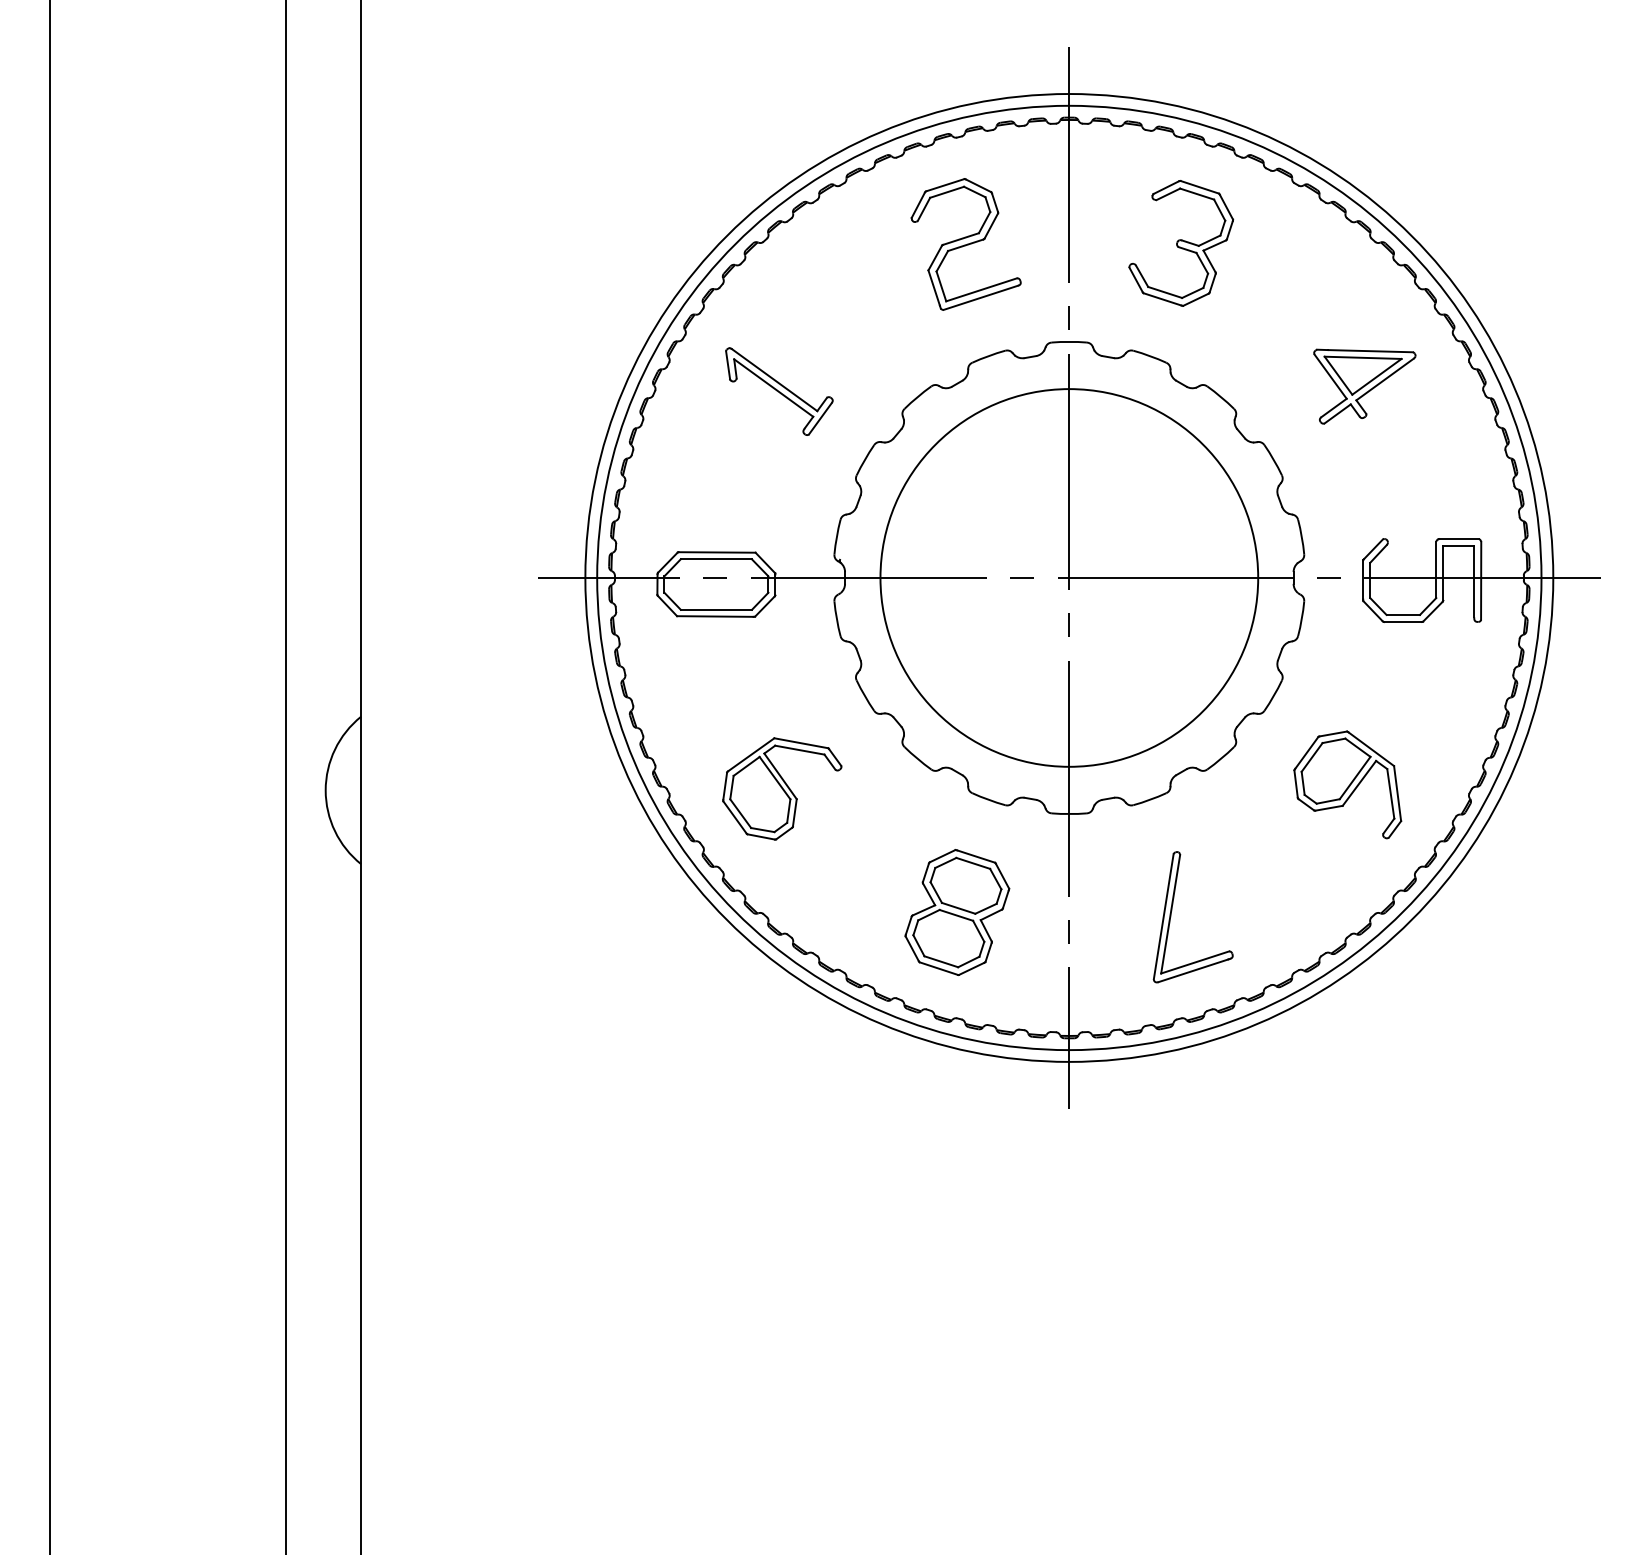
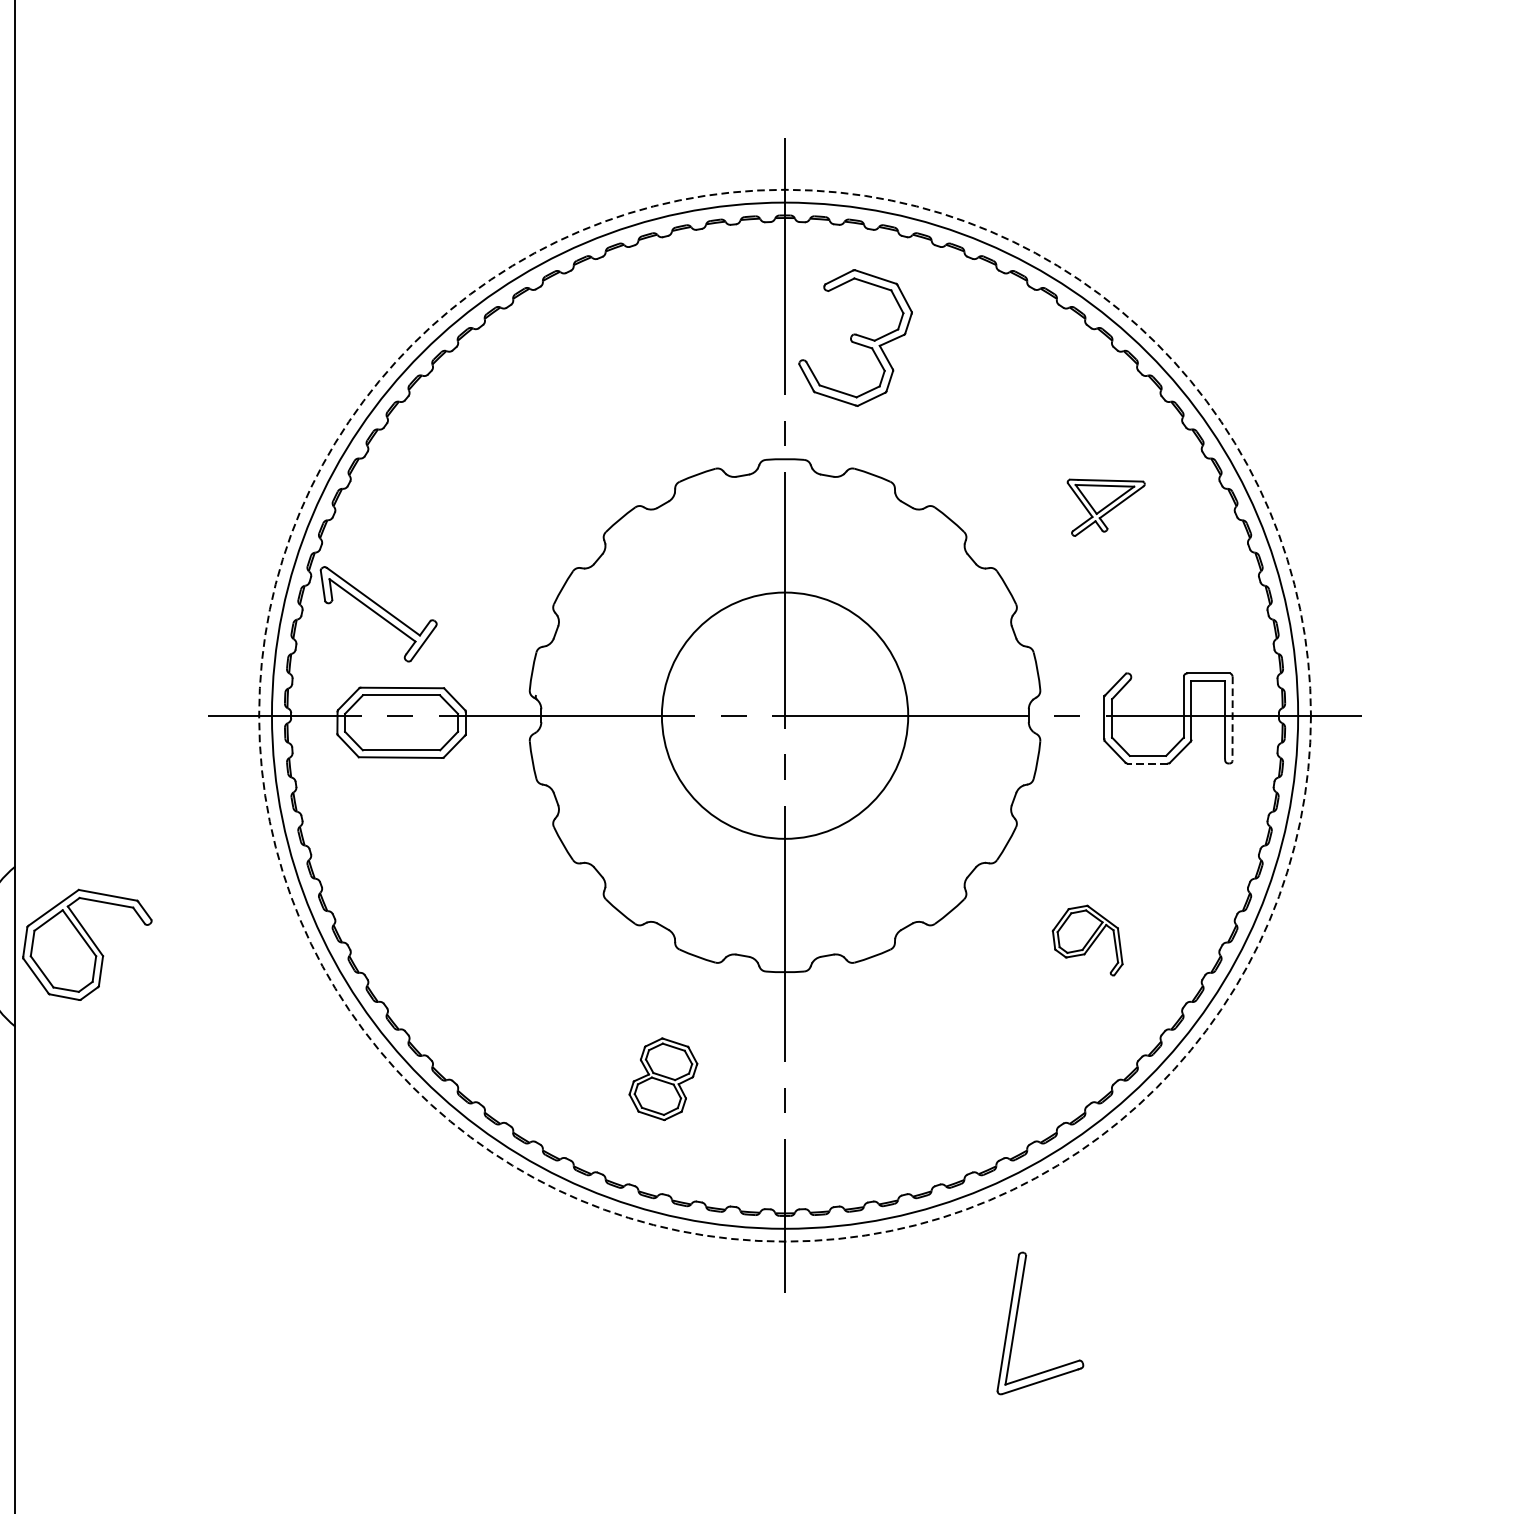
part: (1181, 243) -> (855, 338), moved
part: (965, 244) -> (672, 353), removed
part: (1364, 386) -> (1105, 507), size x0.7
part: (779, 391) -> (378, 614), moved
circle: (1069, 577) -> (785, 715), size x0.6
circle: (1069, 577) -> (785, 715), solid -> dashed
line: (1481, 580) -> (1232, 718), solid -> dashed
line: (1402, 621) -> (1147, 763), solid -> dashed
part: (1347, 784) -> (1087, 940), size x0.6
part: (782, 788) -> (87, 944), moved
part: (957, 912) -> (663, 1079), size x0.6
part: (1171, 917) -> (1016, 1323), moved

